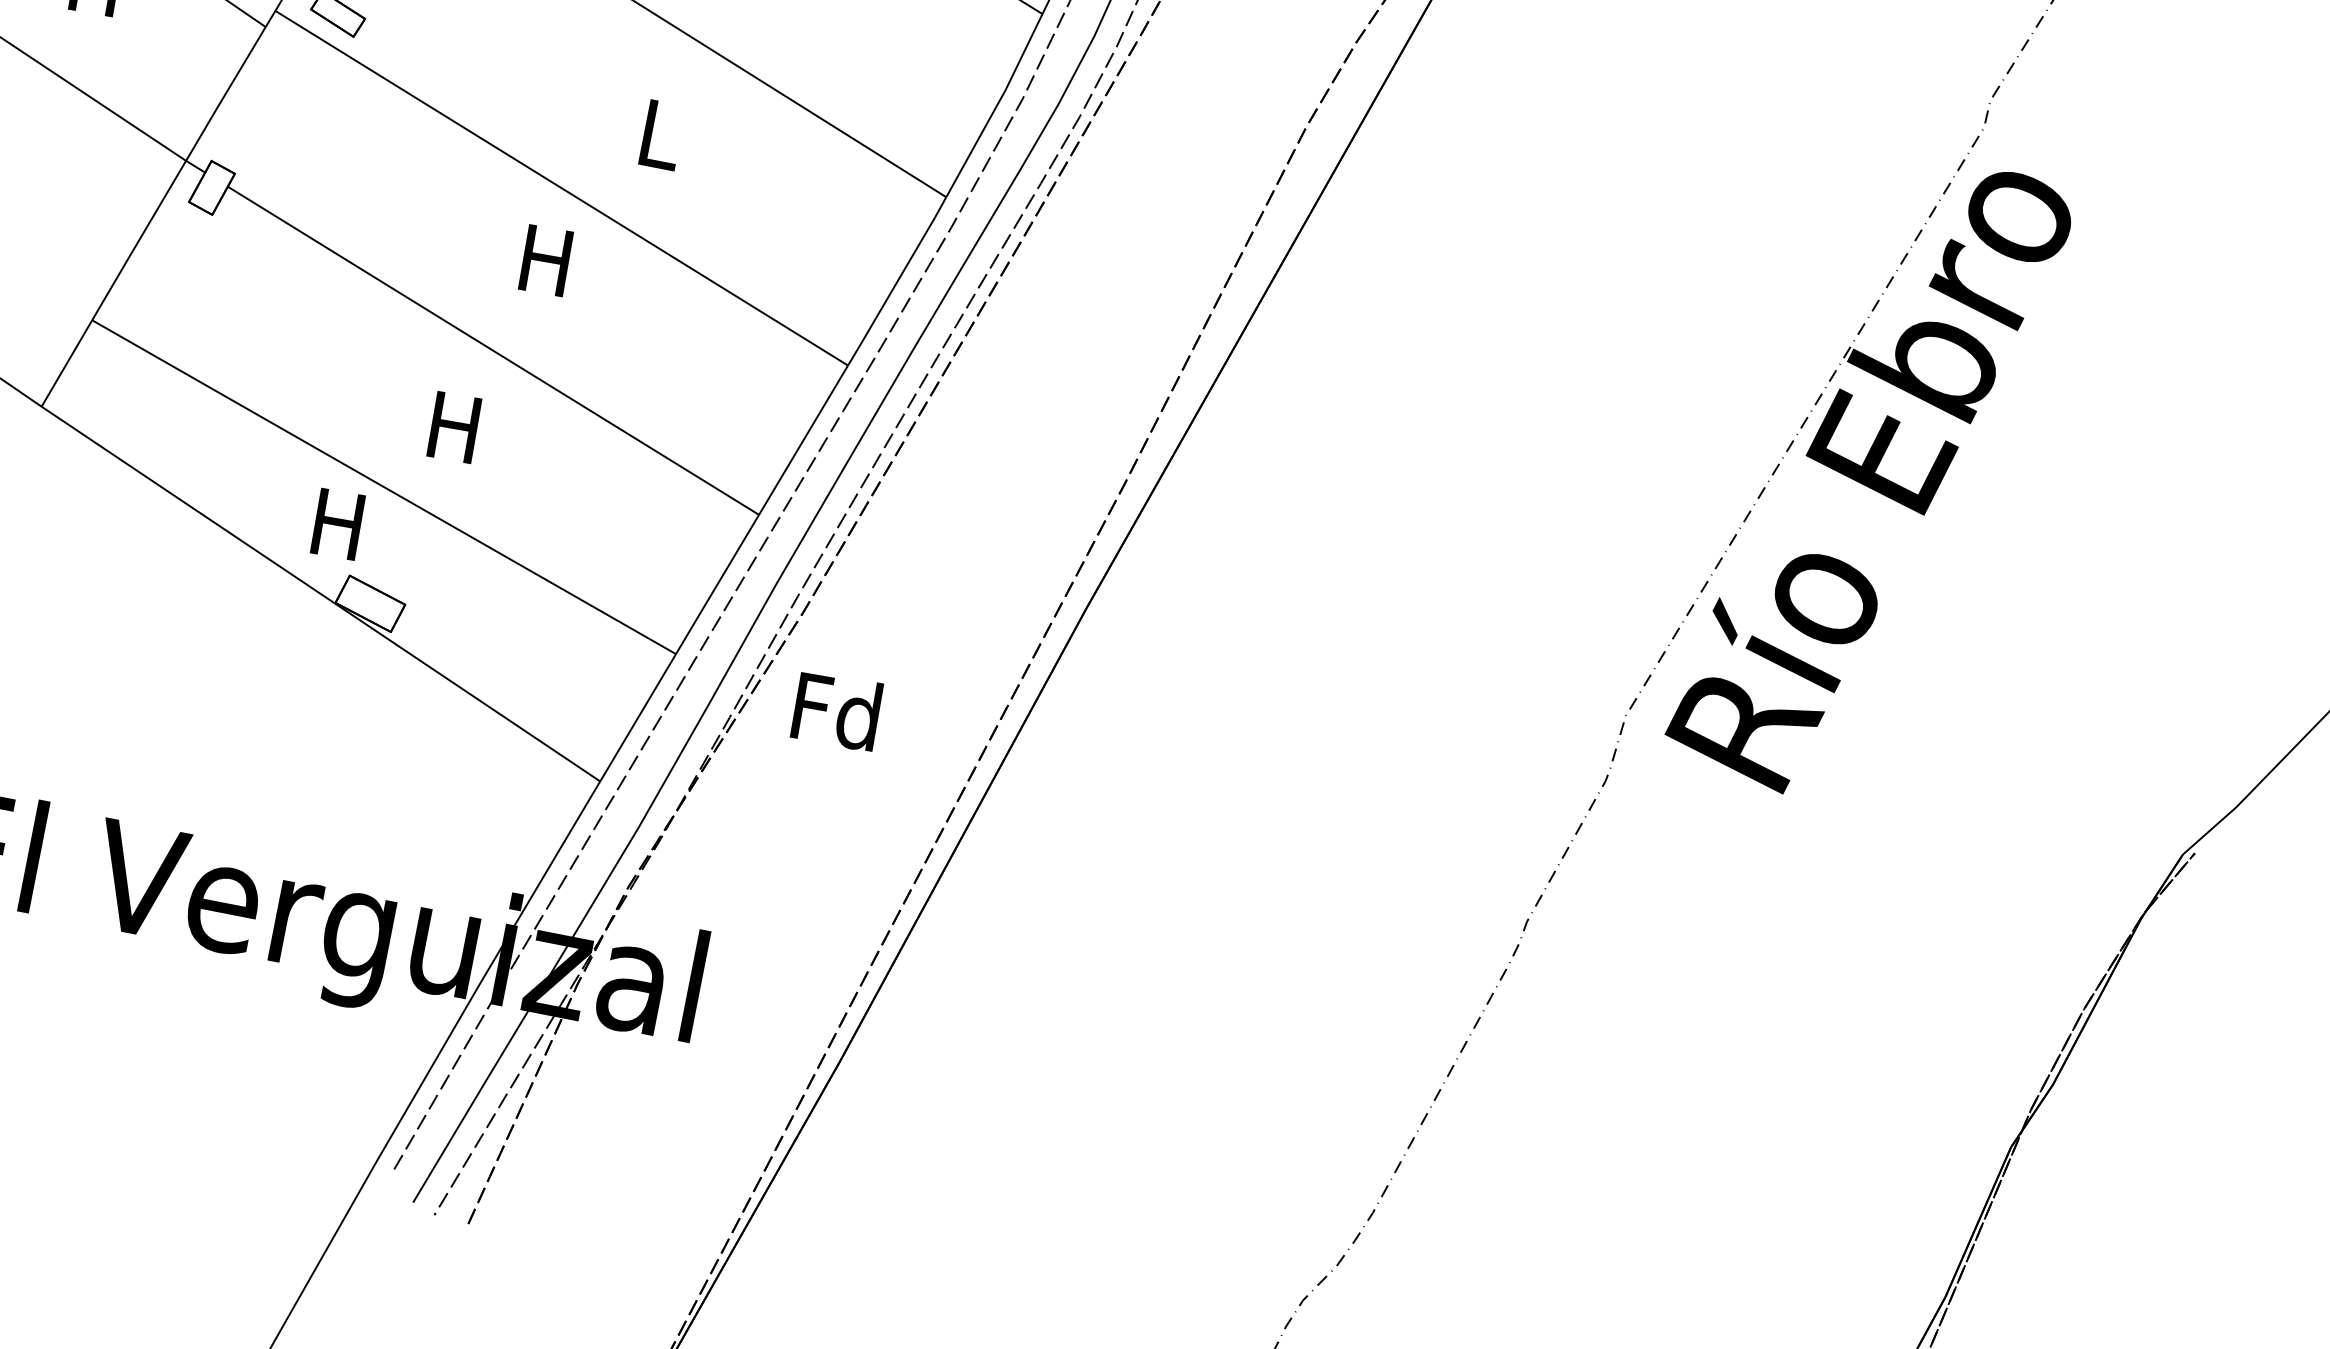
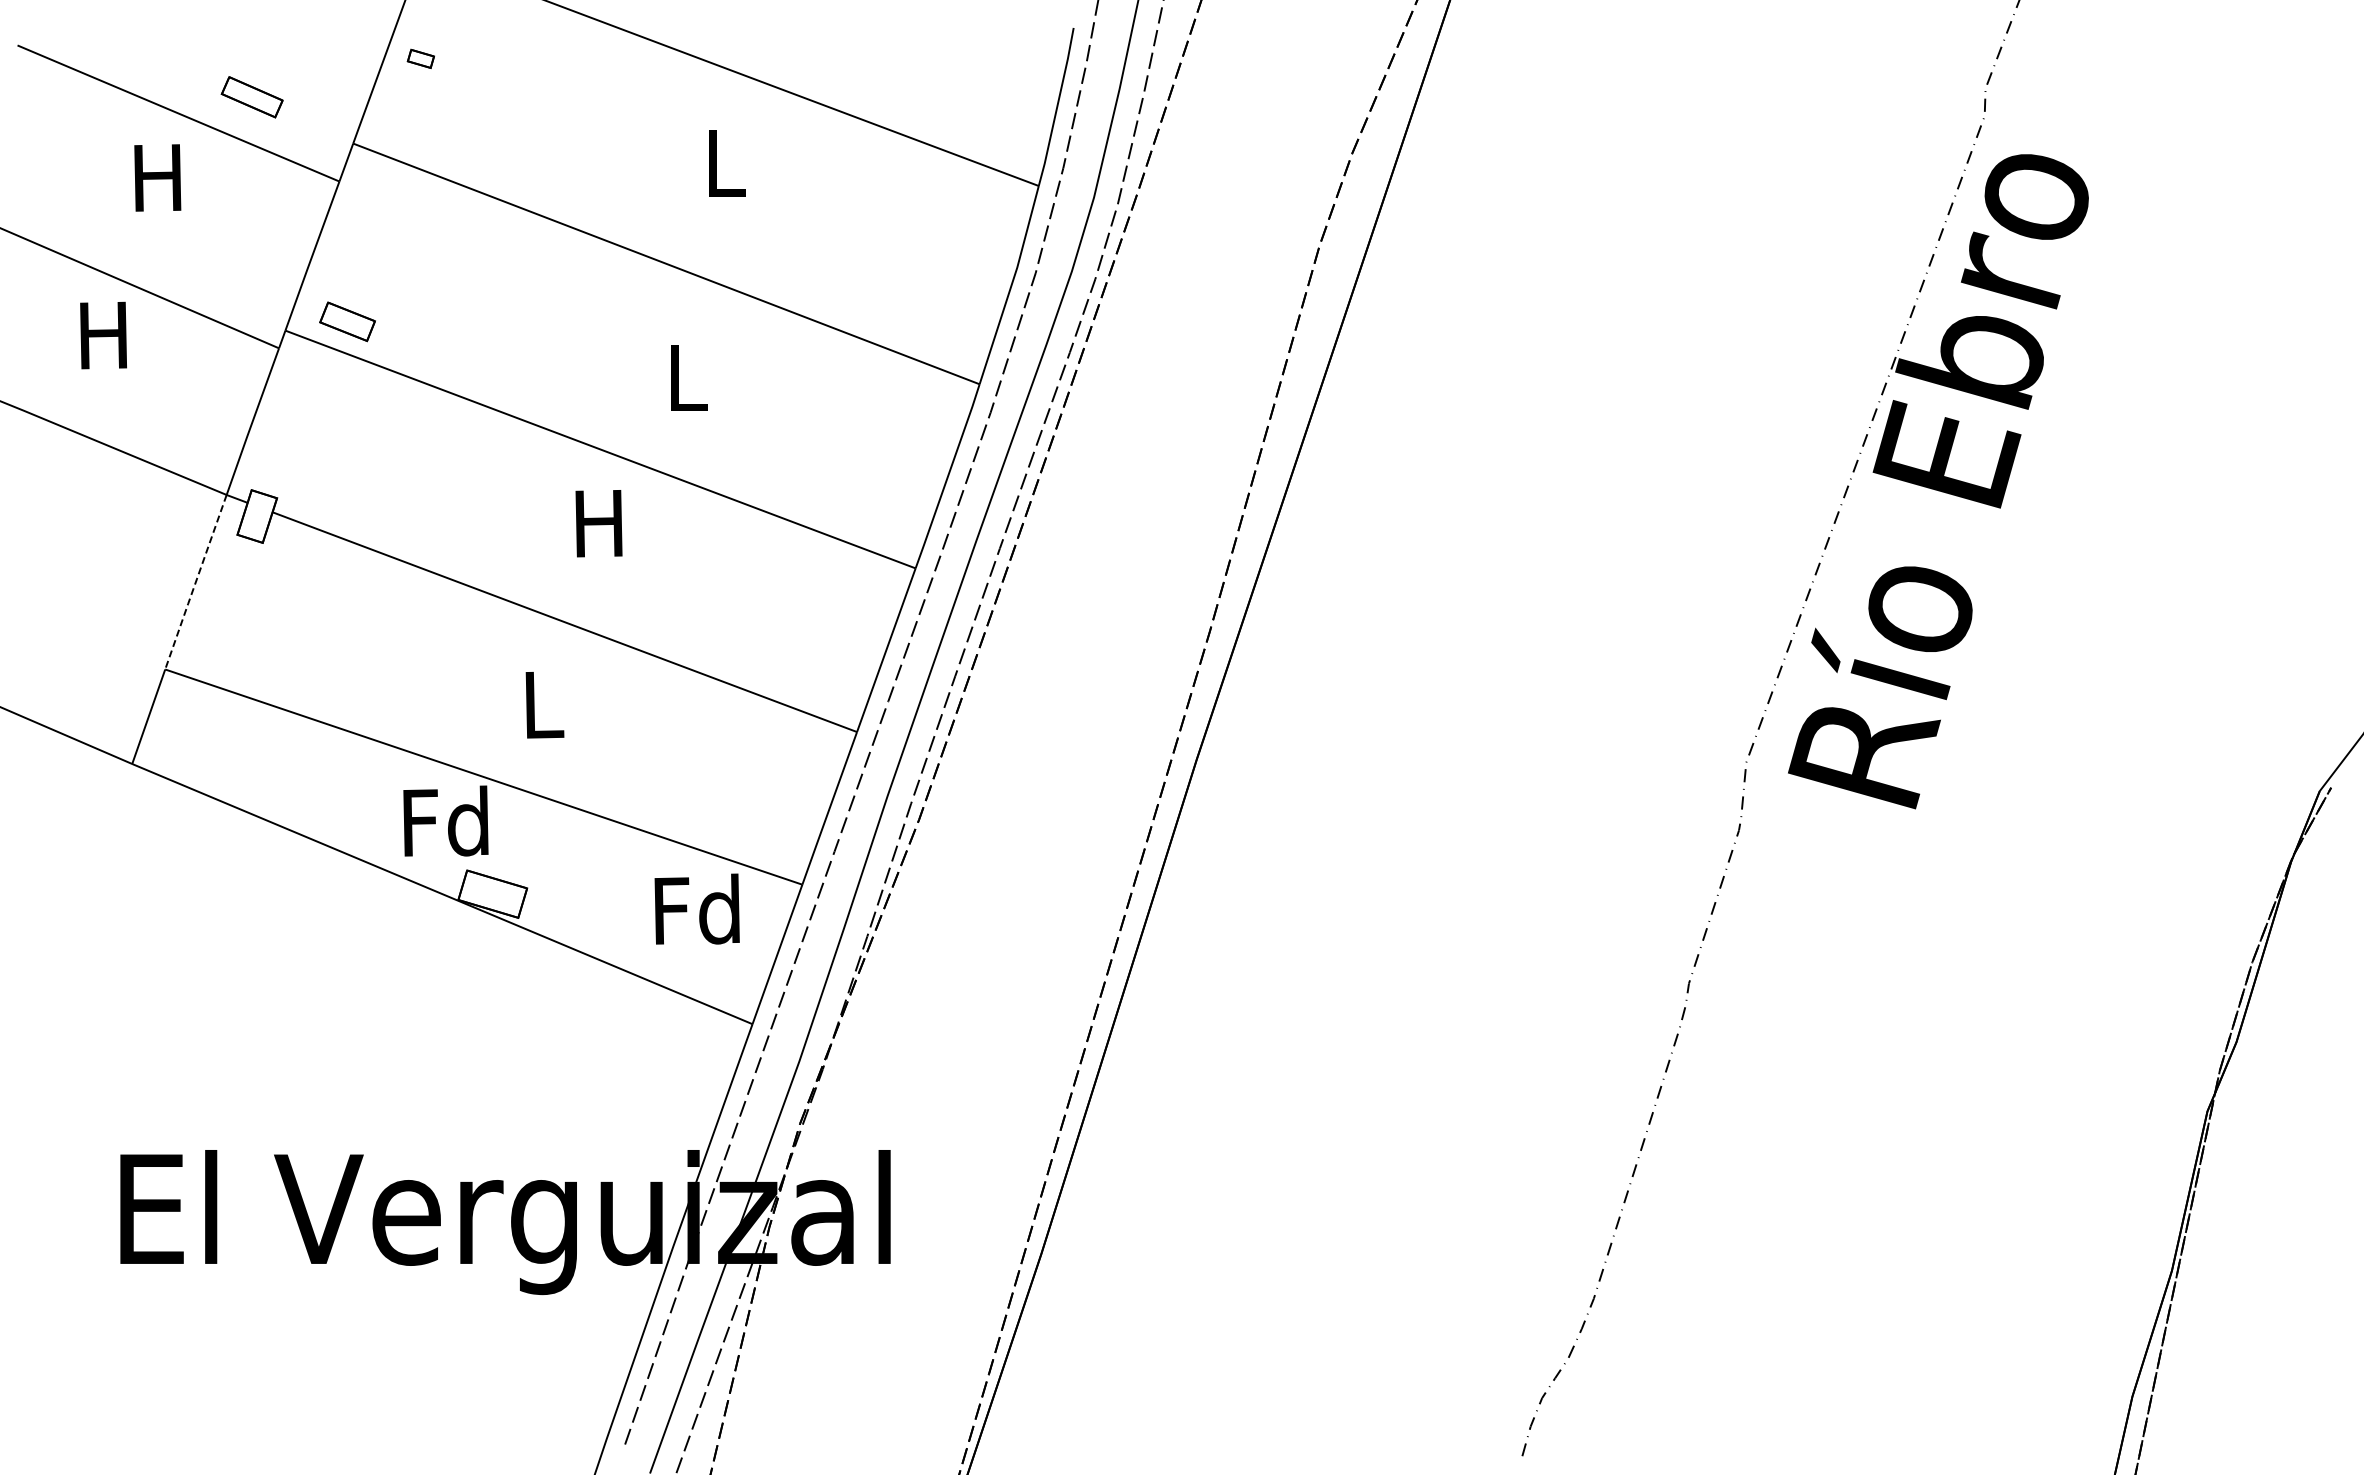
line: (138, 242) -> (195, 584), solid -> dashed
text: (453, 426) -> (540, 704), H -> L
text: (338, 522) -> (445, 820), H -> Fd
text: (836, 709) -> (696, 908), moved

